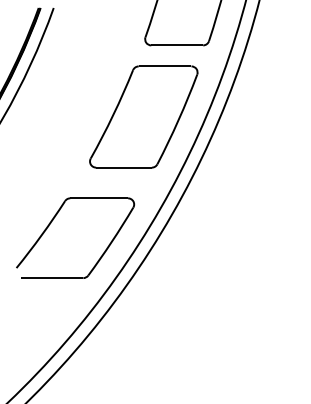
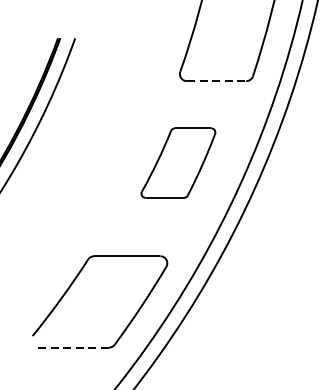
line: (177, 45) -> (216, 81), solid -> dashed
part: (143, 116) -> (177, 162), size x0.6
line: (52, 278) -> (73, 348), solid -> dashed

